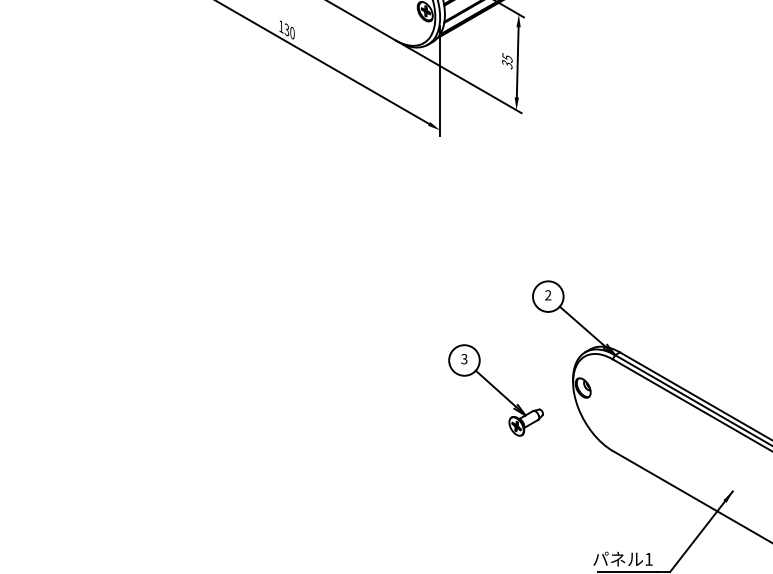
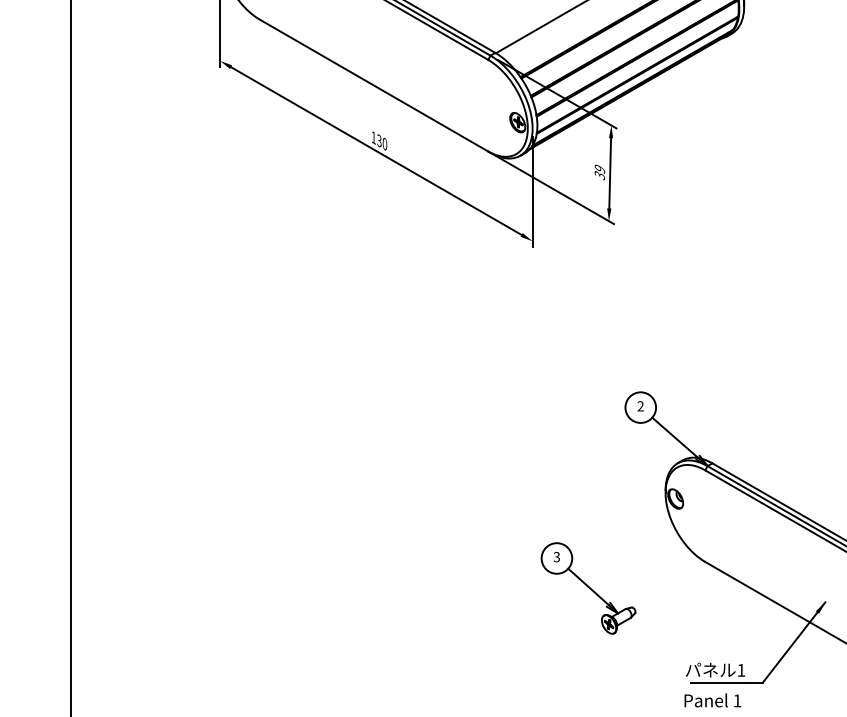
text: (507, 57) -> (599, 168), 35 -> 39
part: (496, 390) -> (588, 588), moved

